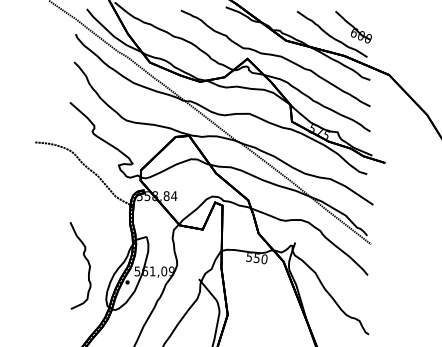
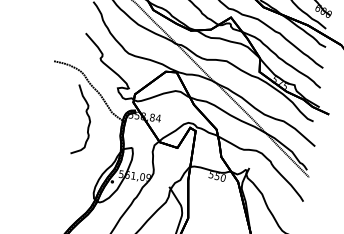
curve: (87, 262) -> (88, 118), moved

